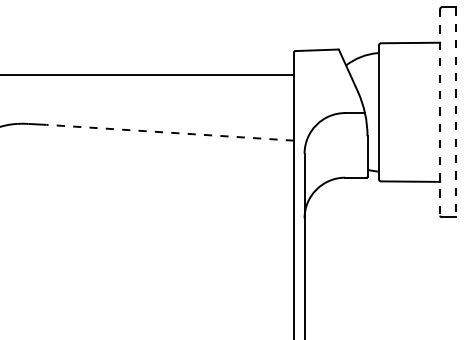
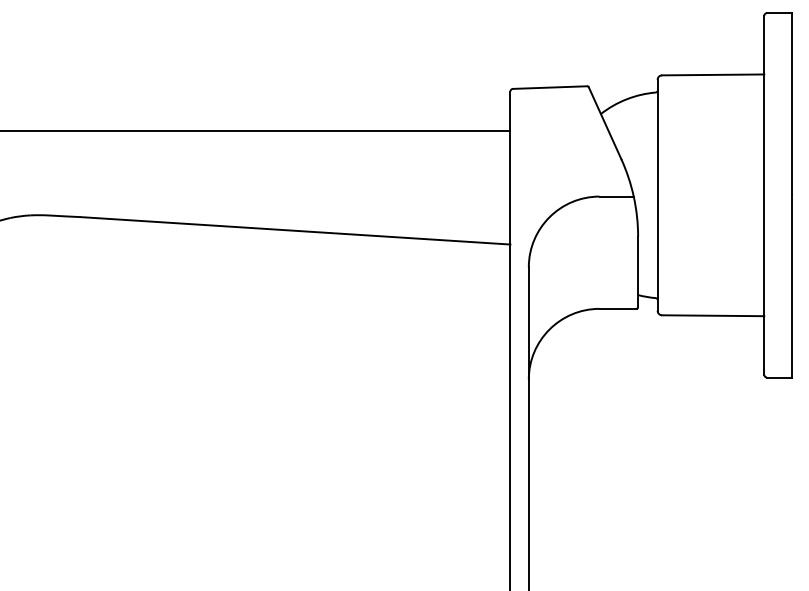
line: (440, 112) -> (764, 195), dashed -> solid
line: (456, 112) -> (792, 195), dashed -> solid
line: (170, 132) -> (295, 230), dashed -> solid

